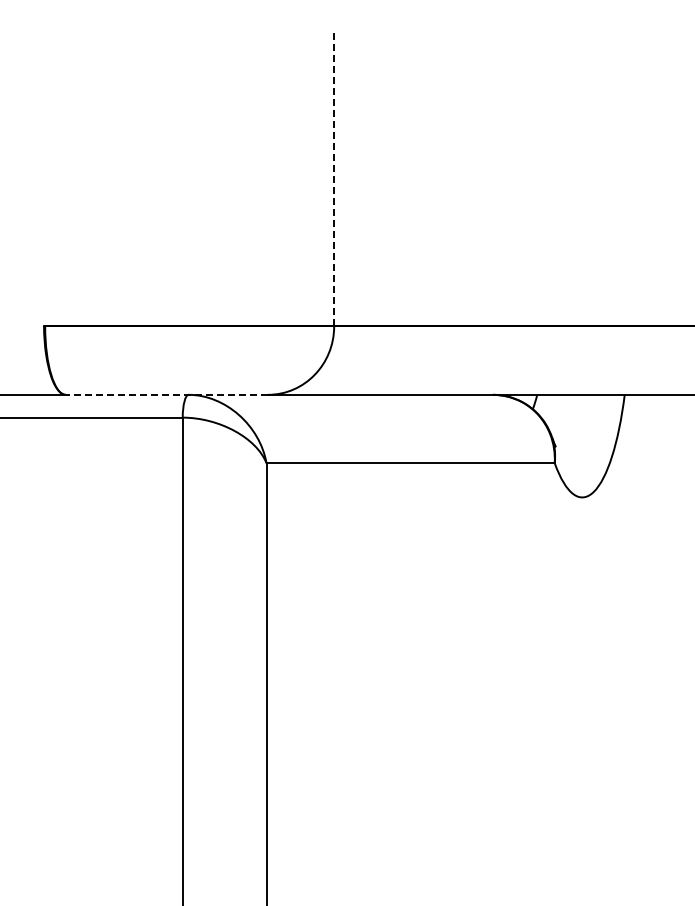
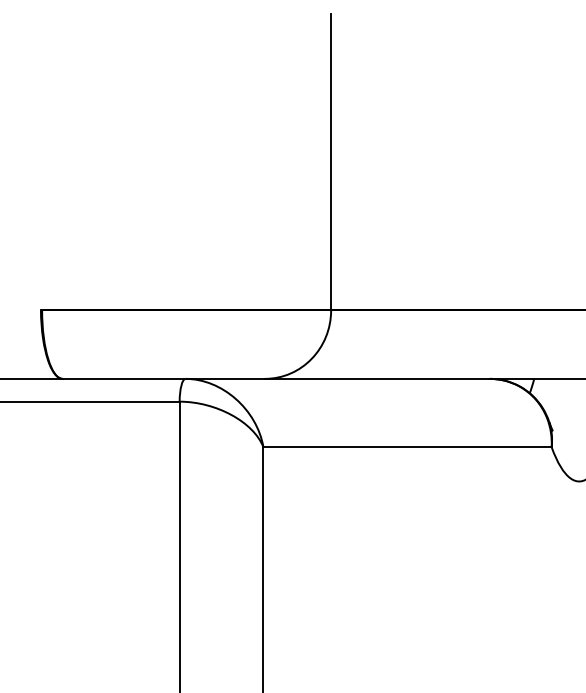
line: (334, 177) -> (331, 161), dashed -> solid
line: (166, 394) -> (163, 378), dashed -> solid

